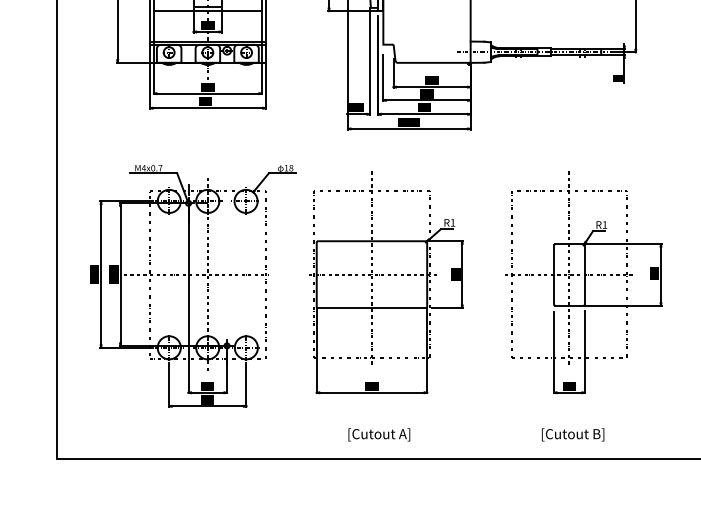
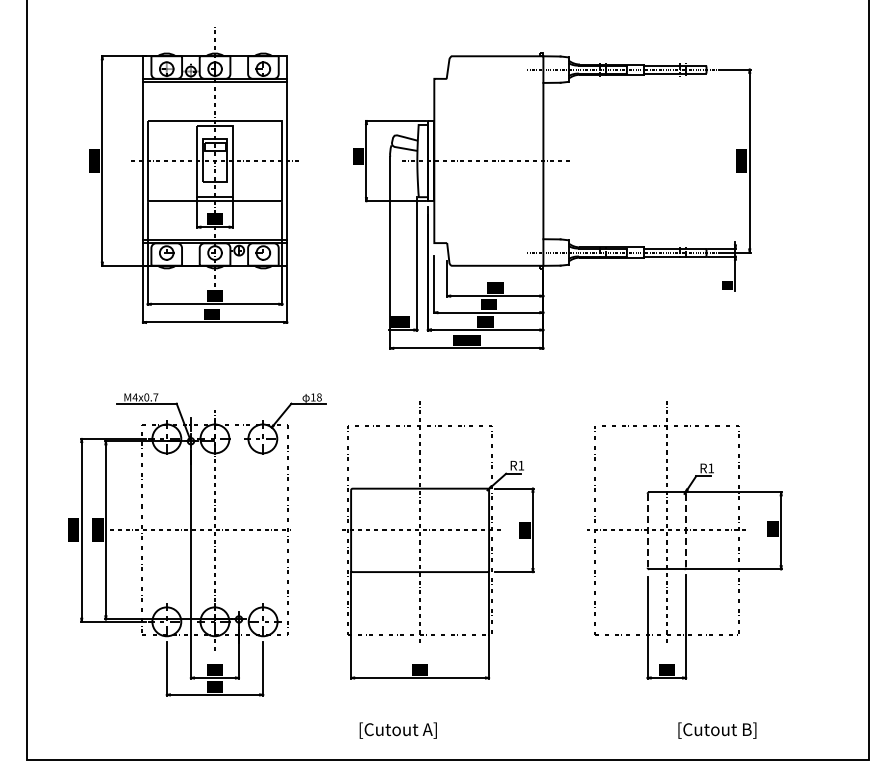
line: (553, 274) -> (647, 530), solid -> dashed
line: (585, 274) -> (686, 530), solid -> dashed
text: (378, 434) -> (397, 730), moved
text: (573, 434) -> (717, 730), moved

